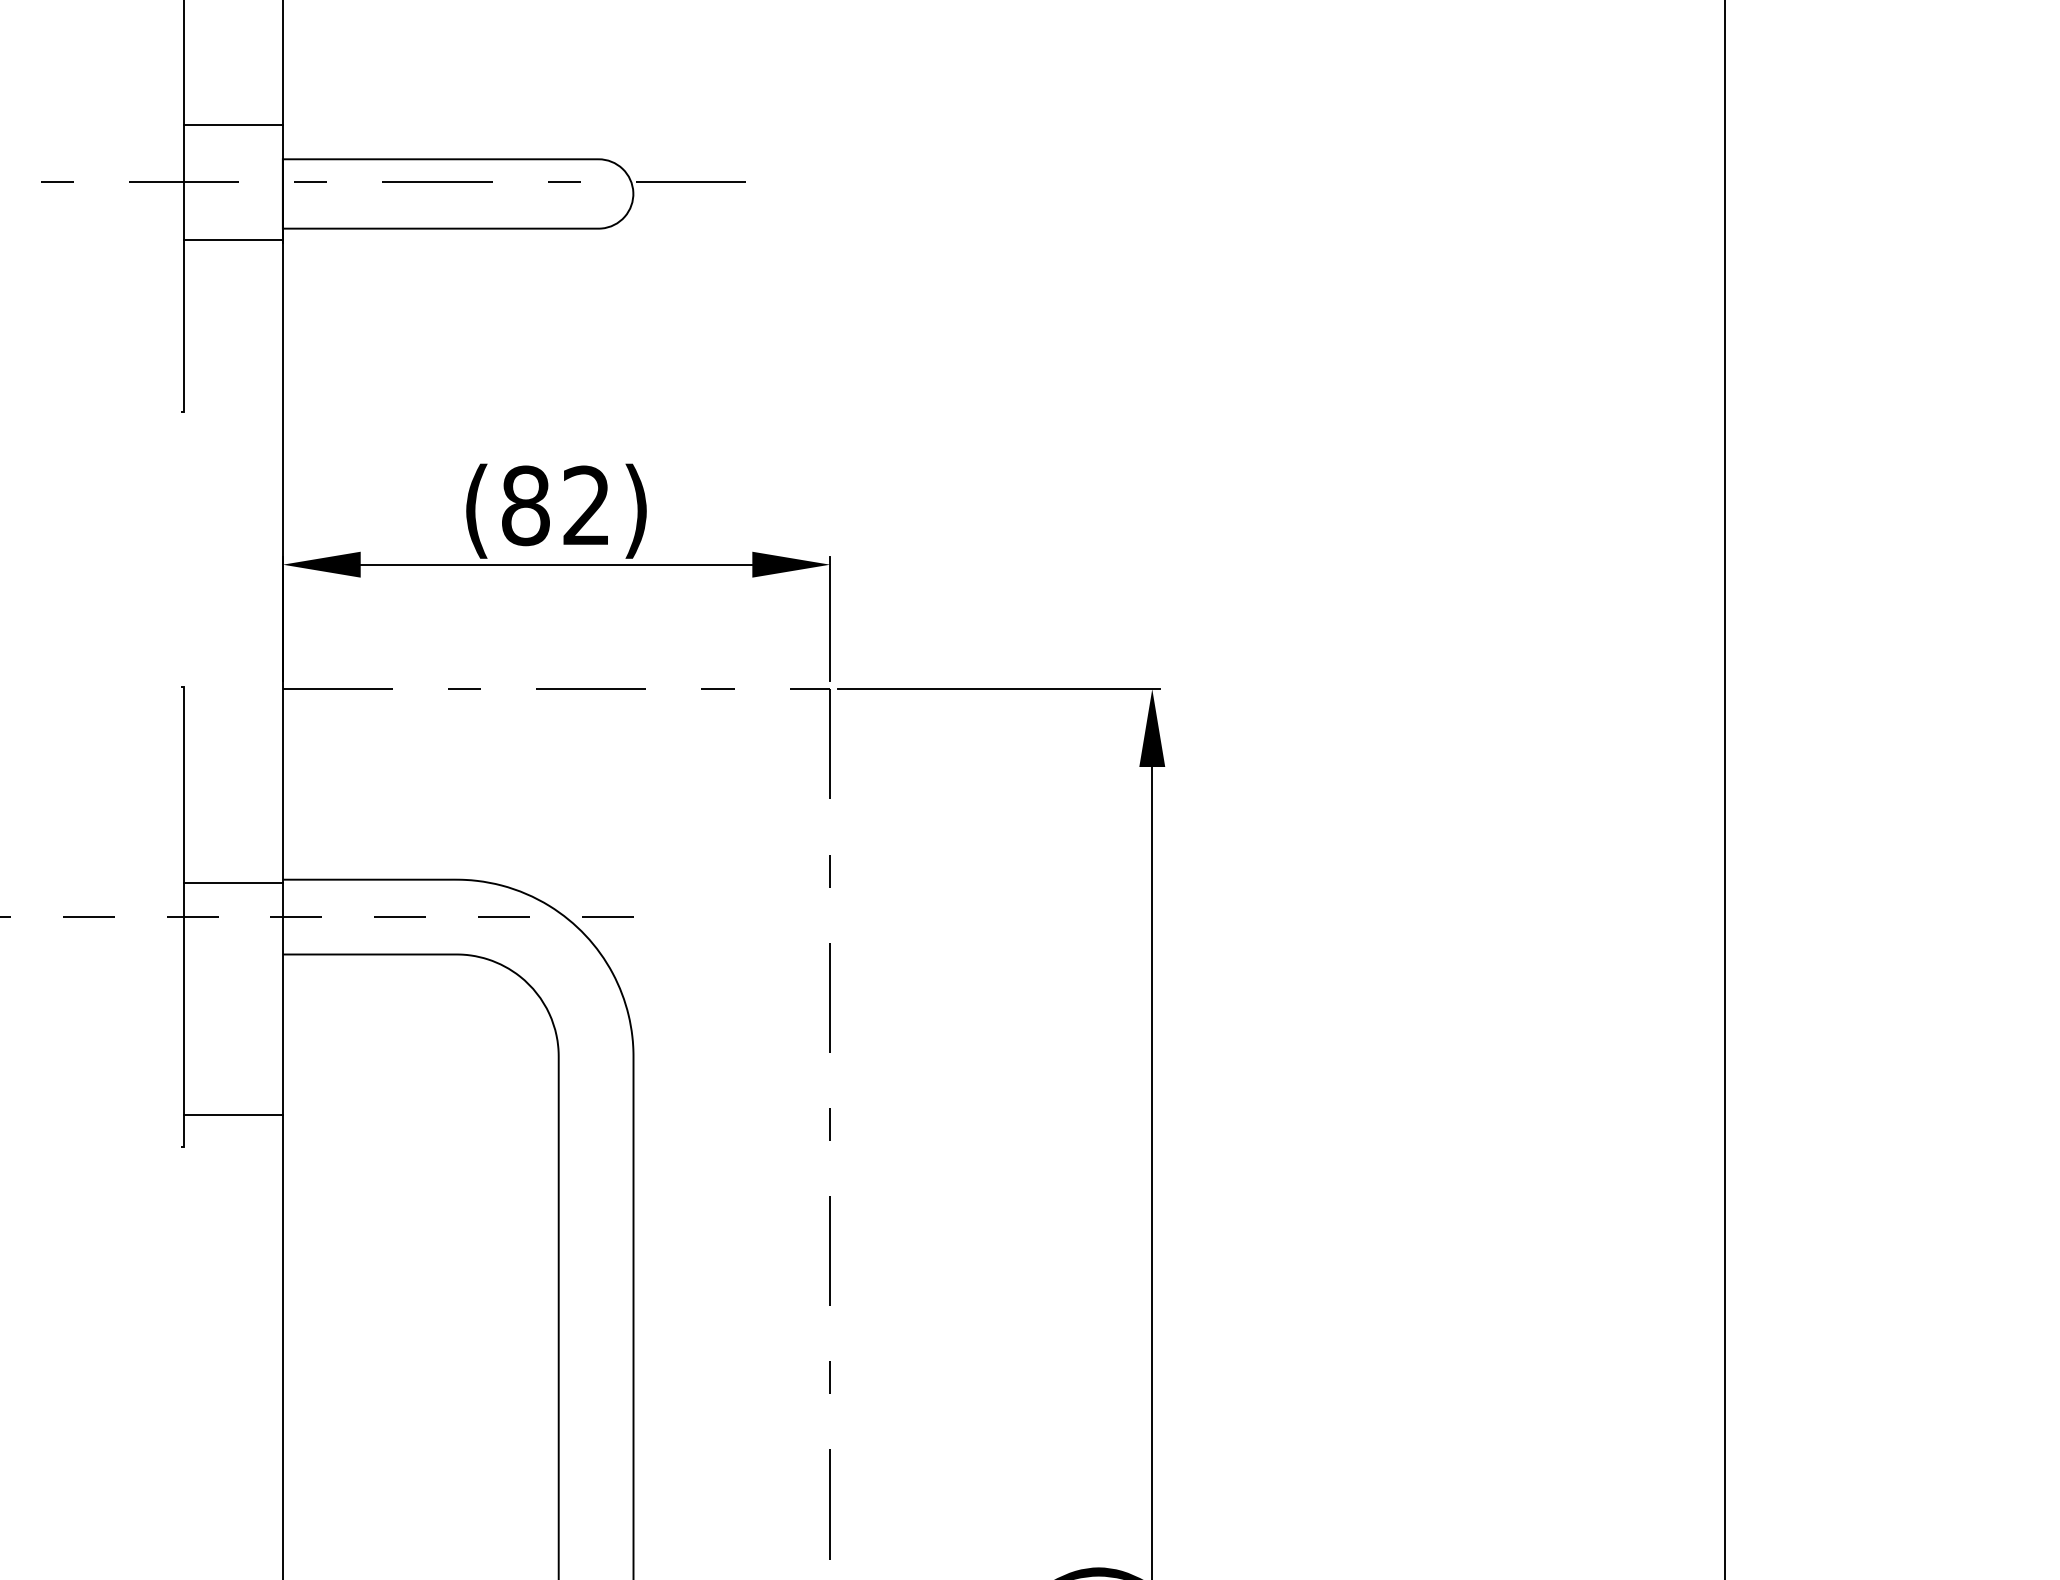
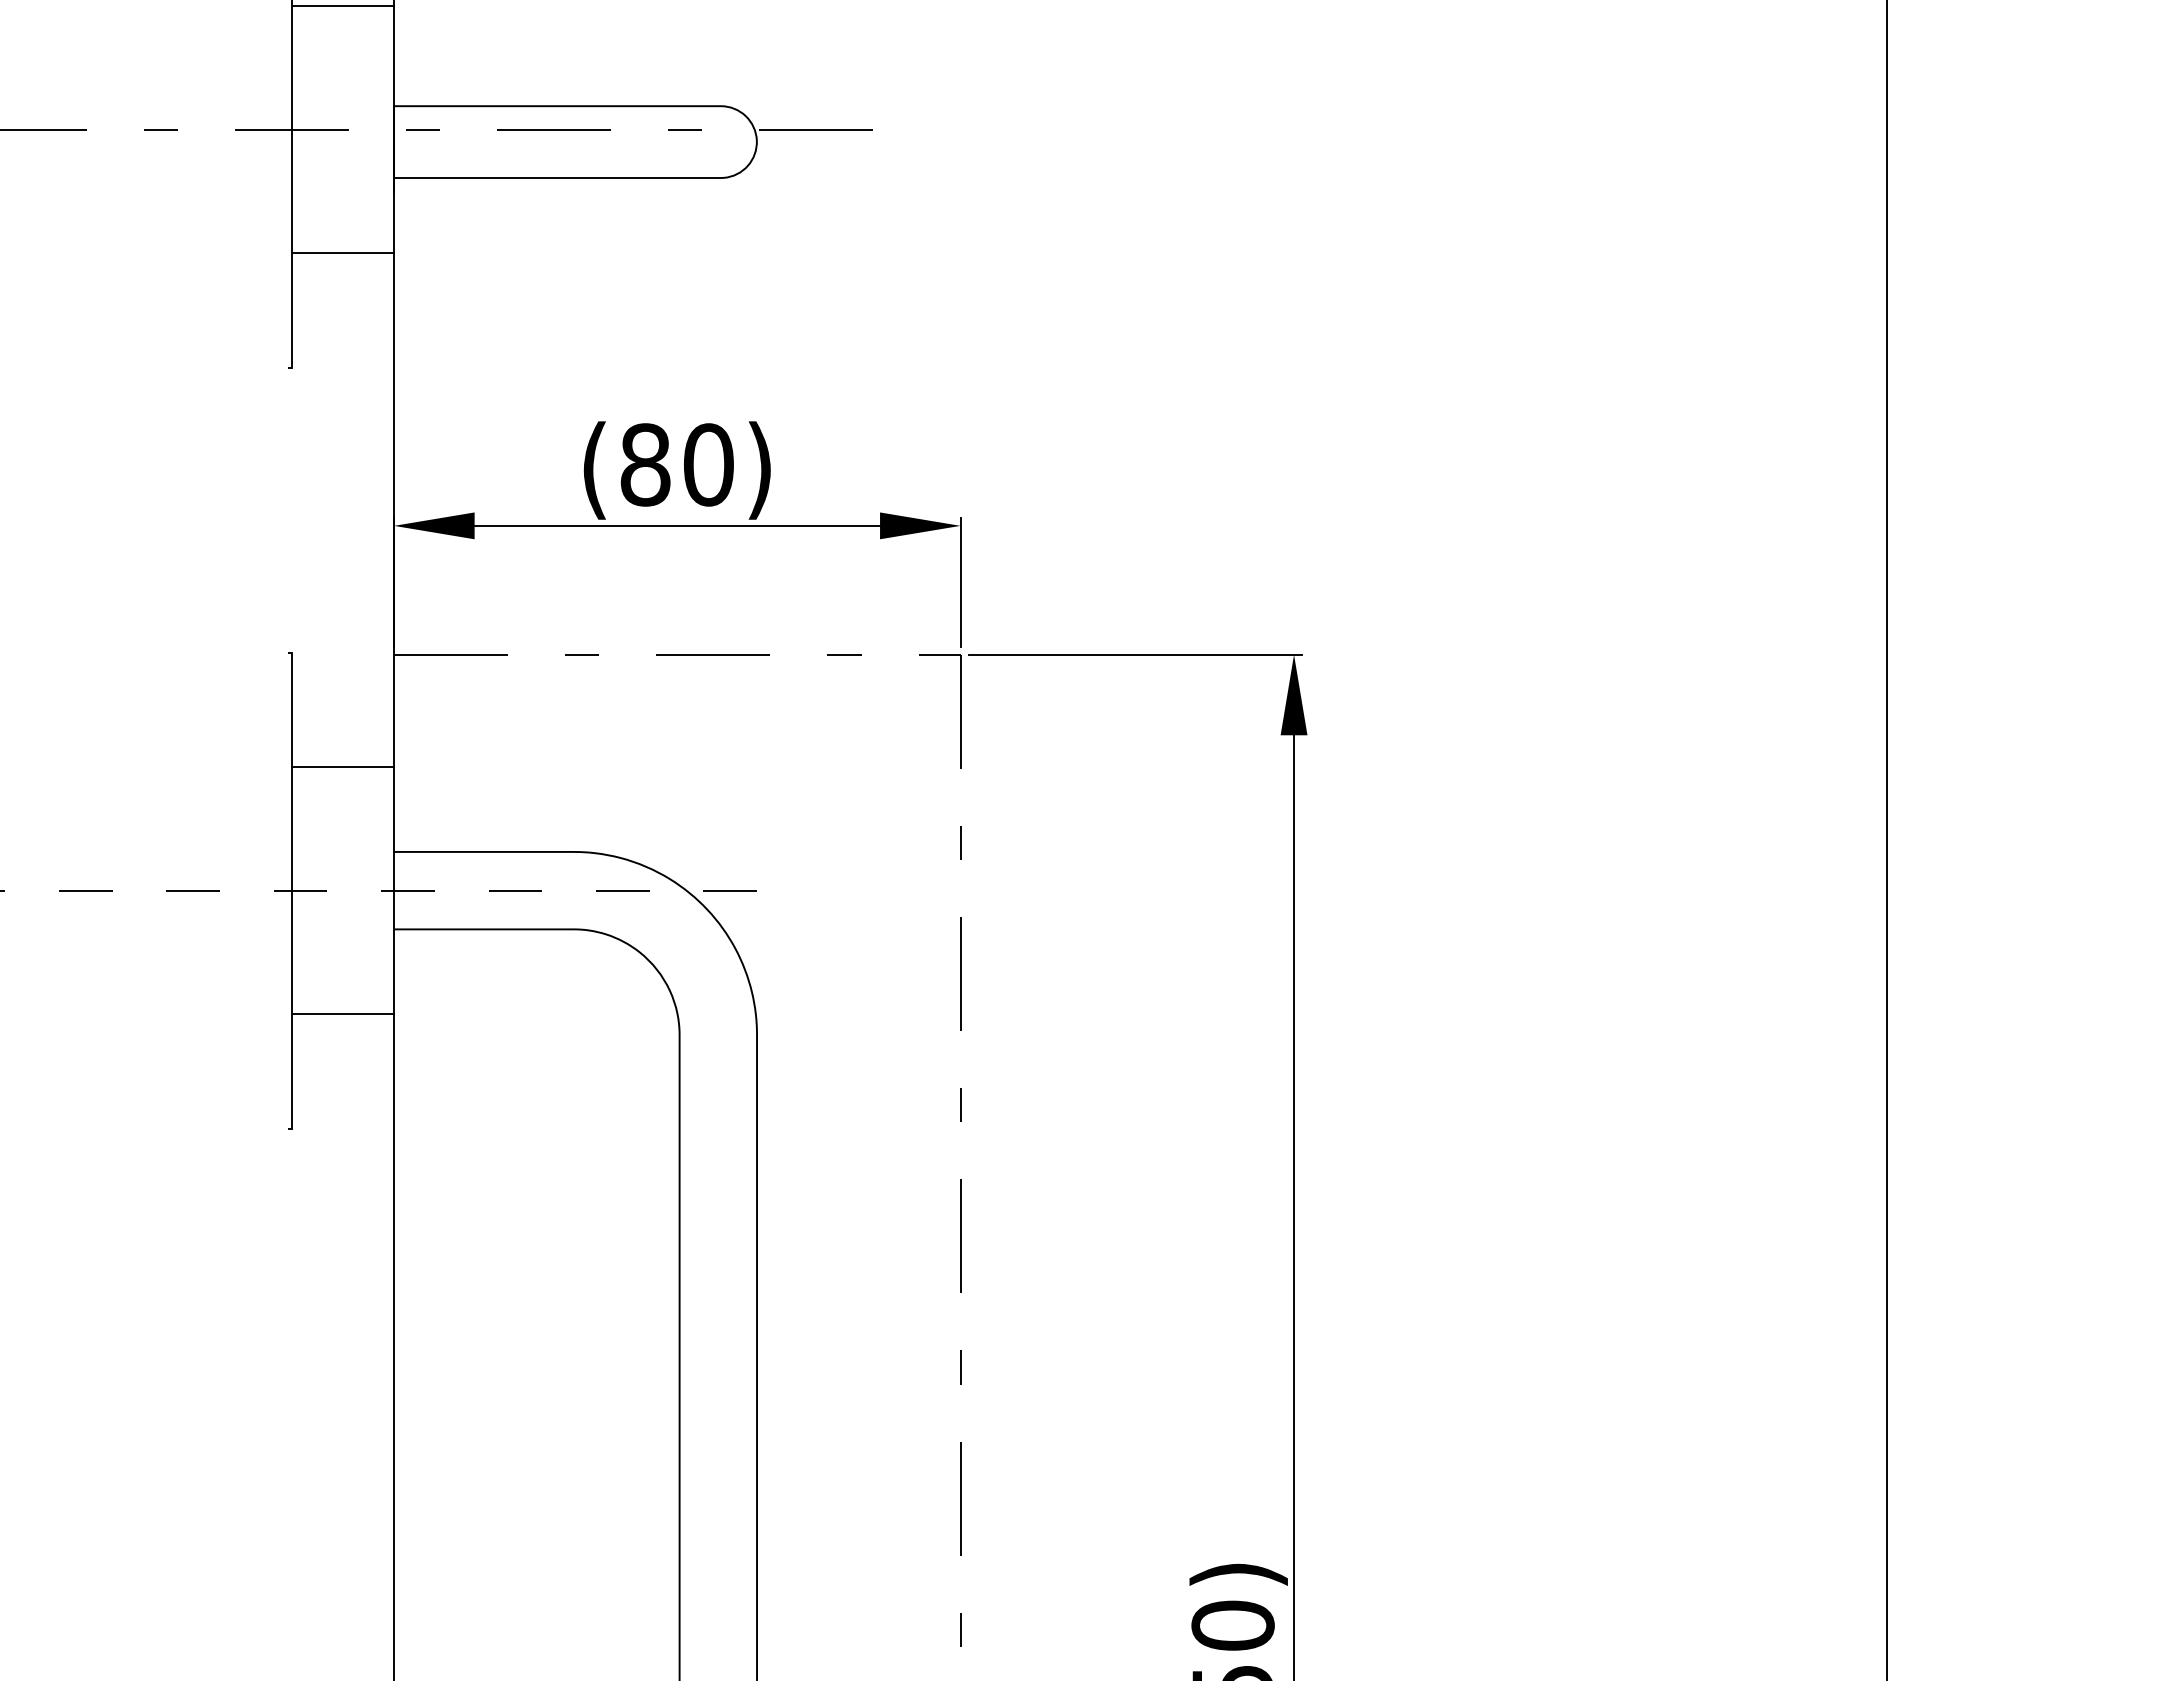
line: (233, 124) -> (342, 6), moved
line: (233, 240) -> (342, 253), moved
text: (586, 505) -> (708, 464), (82) -> (80)
line: (233, 883) -> (342, 767), moved
line: (233, 1114) -> (342, 1014), moved

